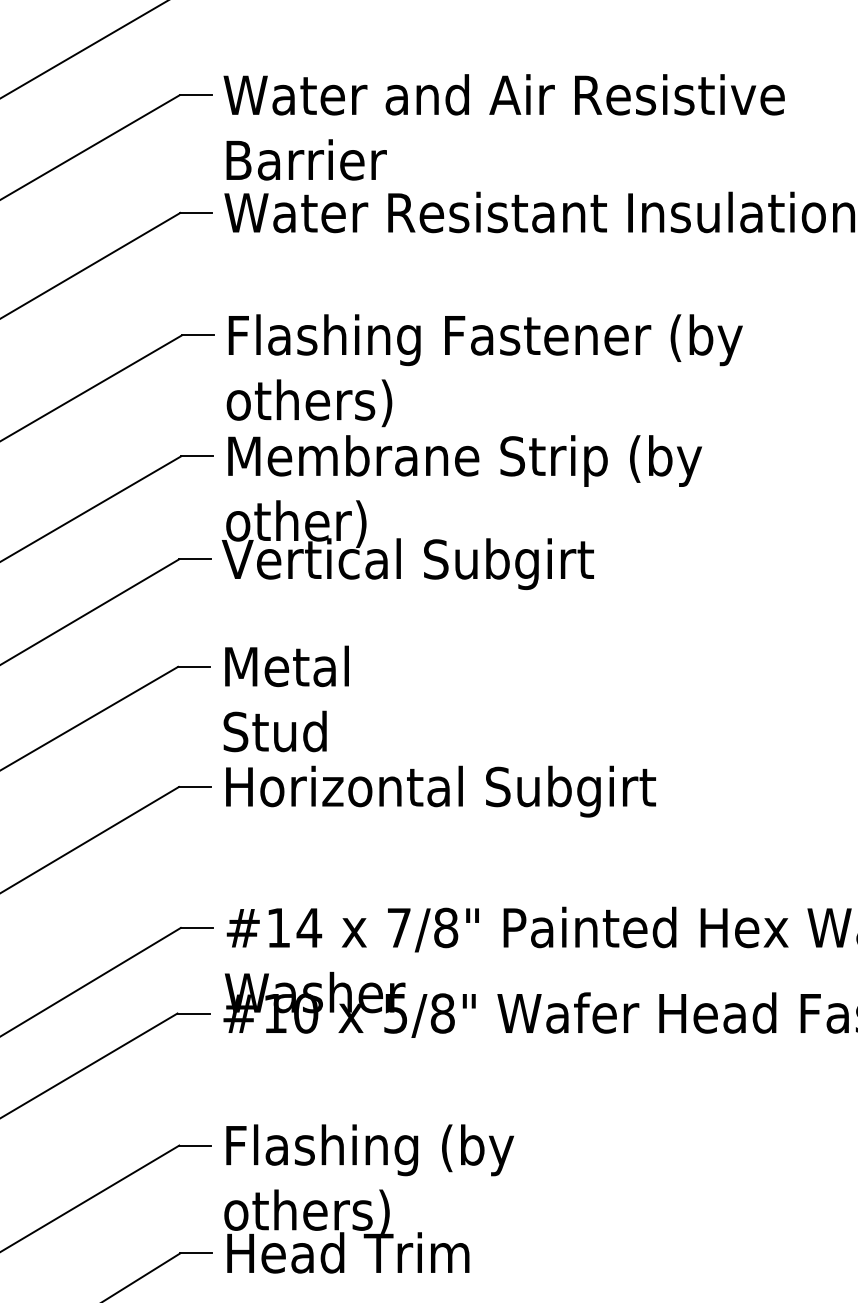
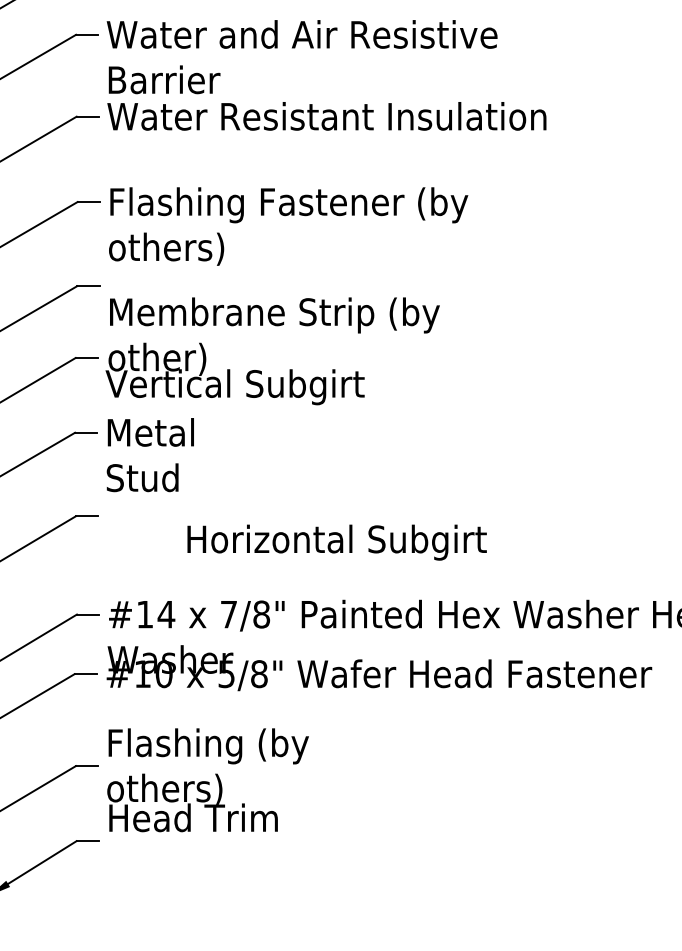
text: (461, 512) -> (272, 351), moved
text: (440, 791) -> (336, 542), moved
text: (368, 1199) -> (207, 780), moved

